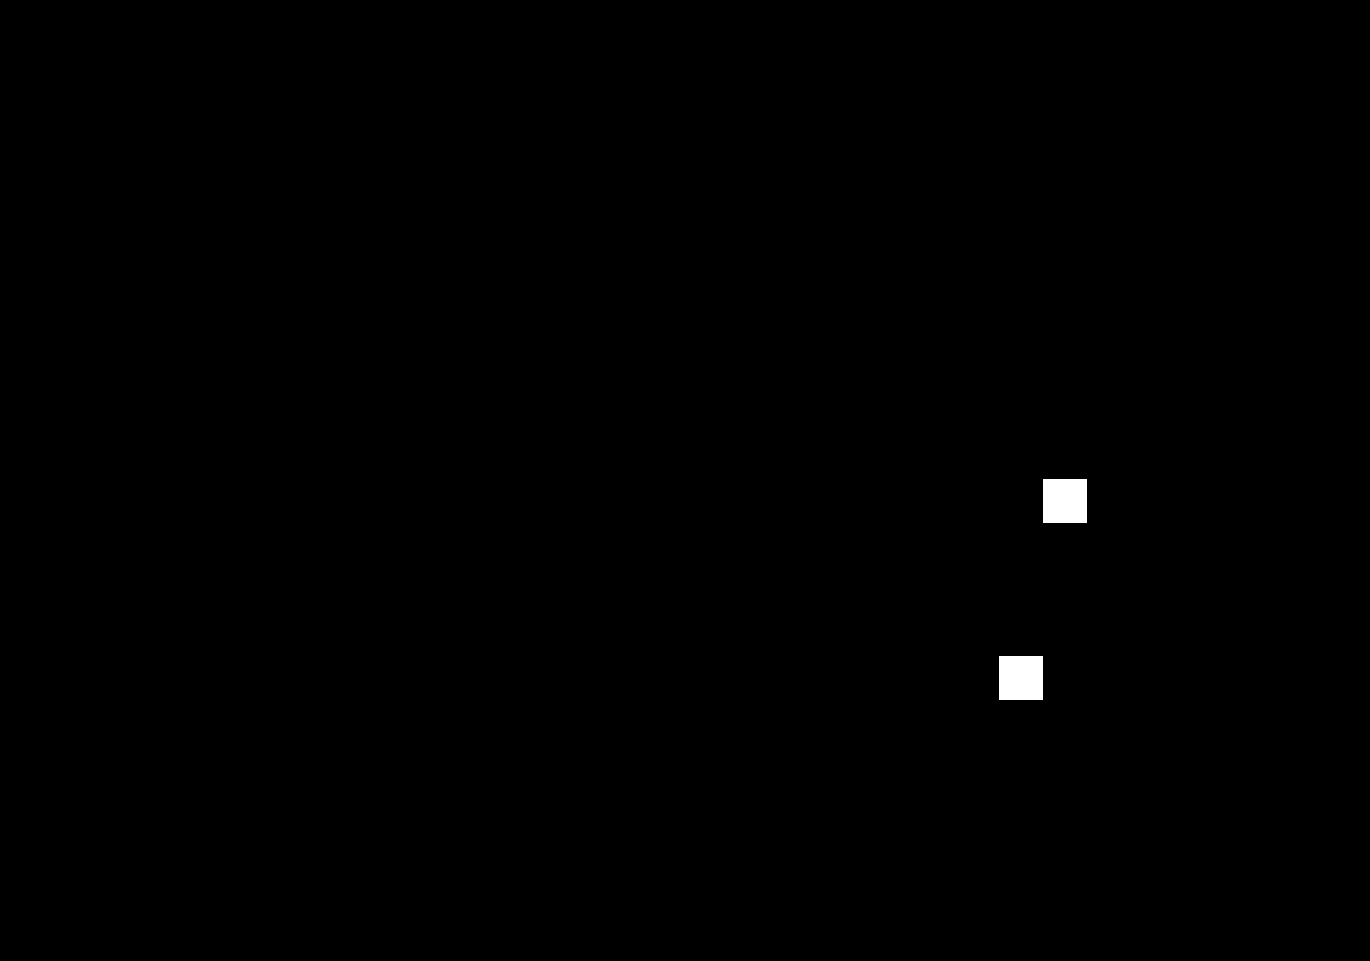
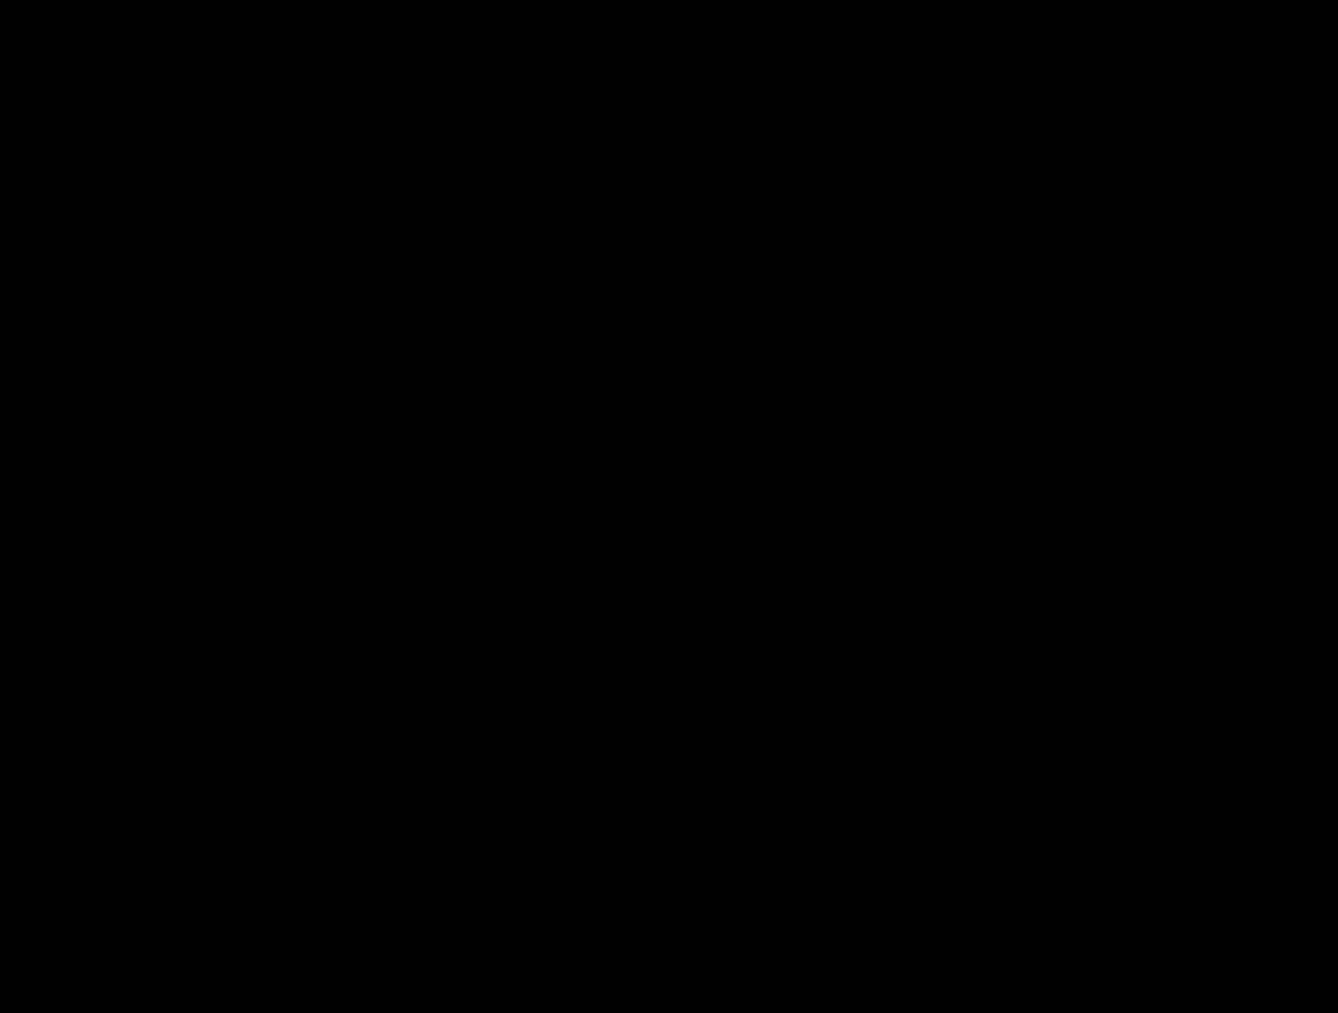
fill: (1064, 501) -> (1284, 482), added
fill: (1020, 678) -> (1234, 685), added

